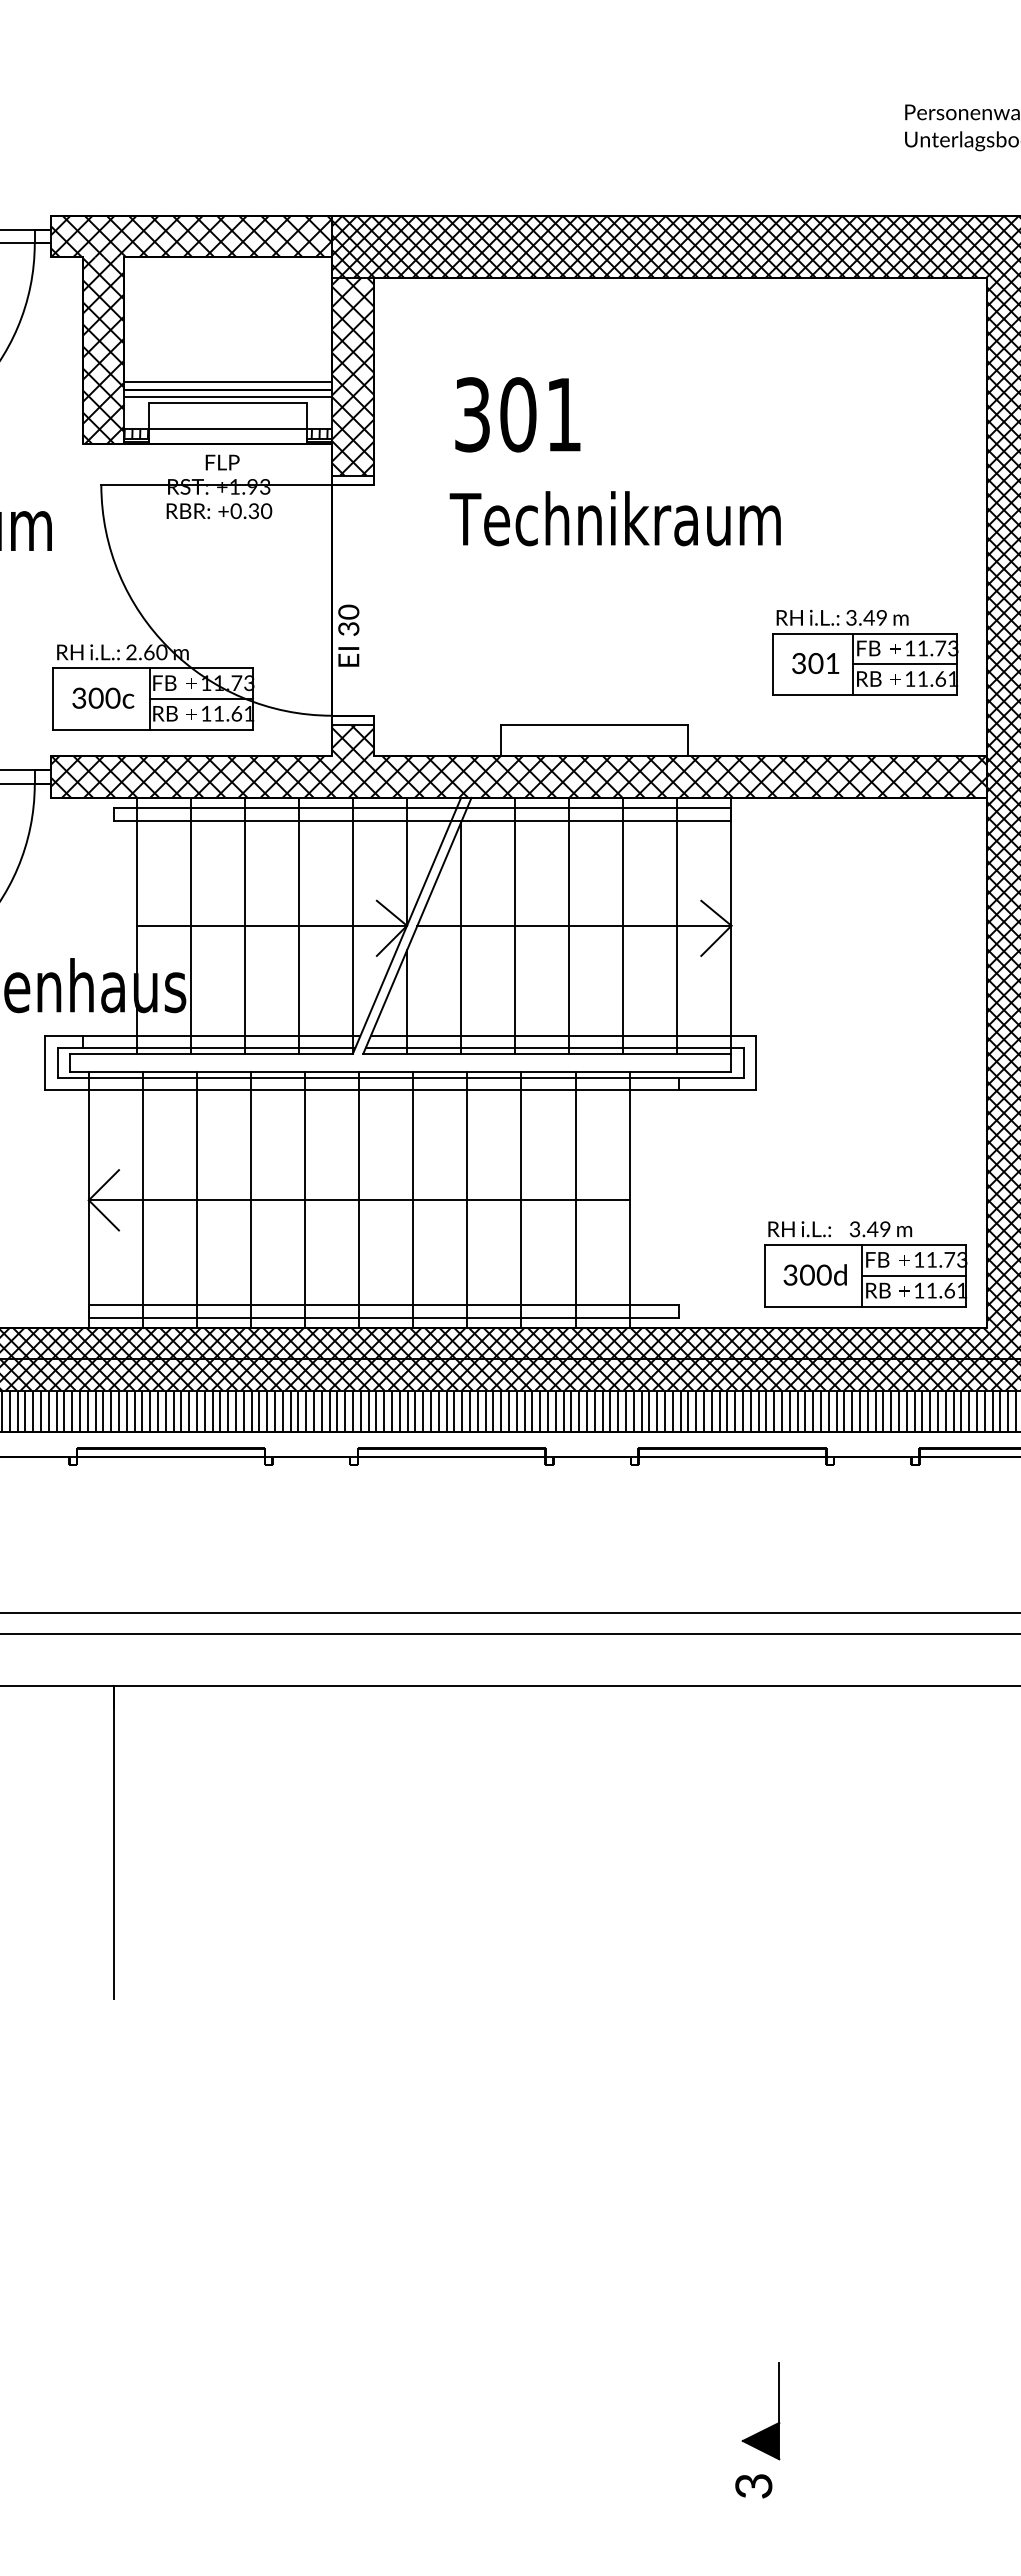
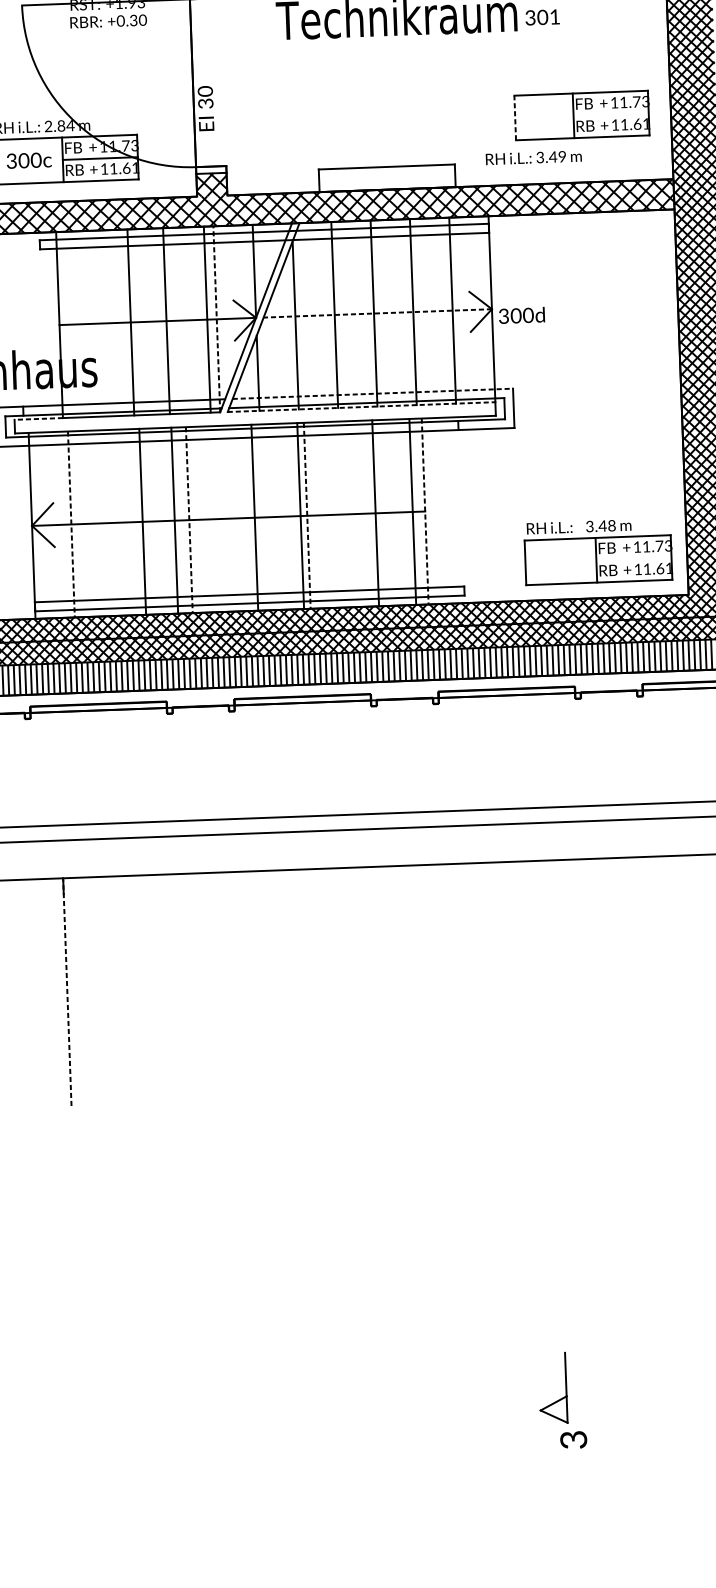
text: (842, 617) -> (533, 157), moved
text: (155, 652) -> (65, 125), 2.60 -> 2.84
text: (815, 663) -> (542, 17), moved
line: (773, 664) -> (515, 118), solid -> dashed
line: (904, 664) -> (610, 114), removed
line: (190, 925) -> (130, 322), moved
line: (244, 925) -> (166, 320), moved
line: (298, 925) -> (206, 319), moved
line: (352, 925) -> (216, 319), solid -> dashed
line: (573, 925) -> (377, 313), solid -> dashed
line: (563, 1036) -> (372, 394), solid -> dashed
line: (102, 1053) -> (38, 418), solid -> dashed
line: (547, 1053) -> (361, 406), solid -> dashed
line: (142, 1200) -> (71, 524), solid -> dashed
line: (197, 1200) -> (143, 522), moved
line: (251, 1200) -> (175, 520), moved
line: (305, 1200) -> (189, 520), solid -> dashed
line: (359, 1200) -> (255, 517), moved
line: (413, 1200) -> (300, 516), moved
line: (467, 1200) -> (307, 515), solid -> dashed
line: (521, 1200) -> (375, 513), moved
line: (575, 1200) -> (412, 512), moved
line: (629, 1200) -> (425, 511), solid -> dashed
text: (885, 1229) -> (612, 525), 3.49 -> 3.48
text: (814, 1274) -> (521, 315), moved
line: (913, 1275) -> (633, 558), removed
line: (113, 1842) -> (67, 992), solid -> dashed
fill: (760, 2440) -> (553, 1409), removed
text: (753, 2486) -> (573, 1440), moved

